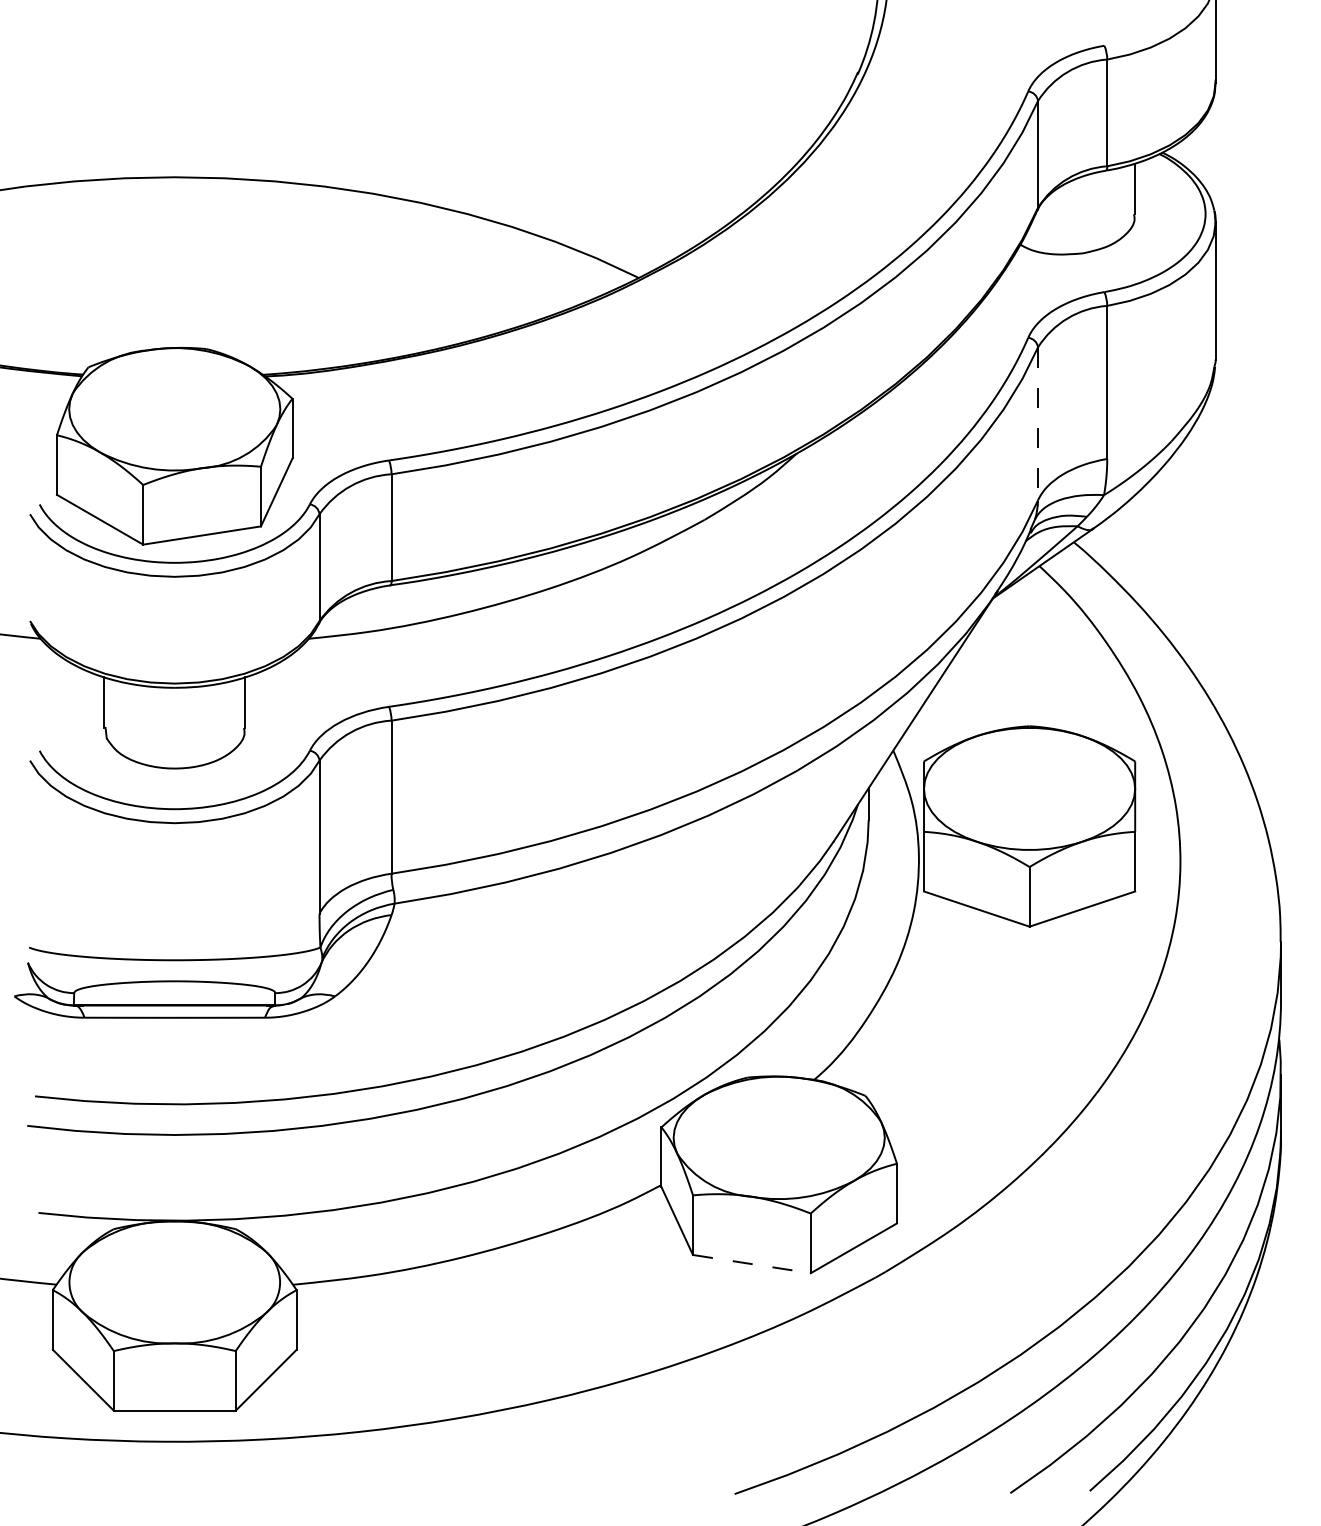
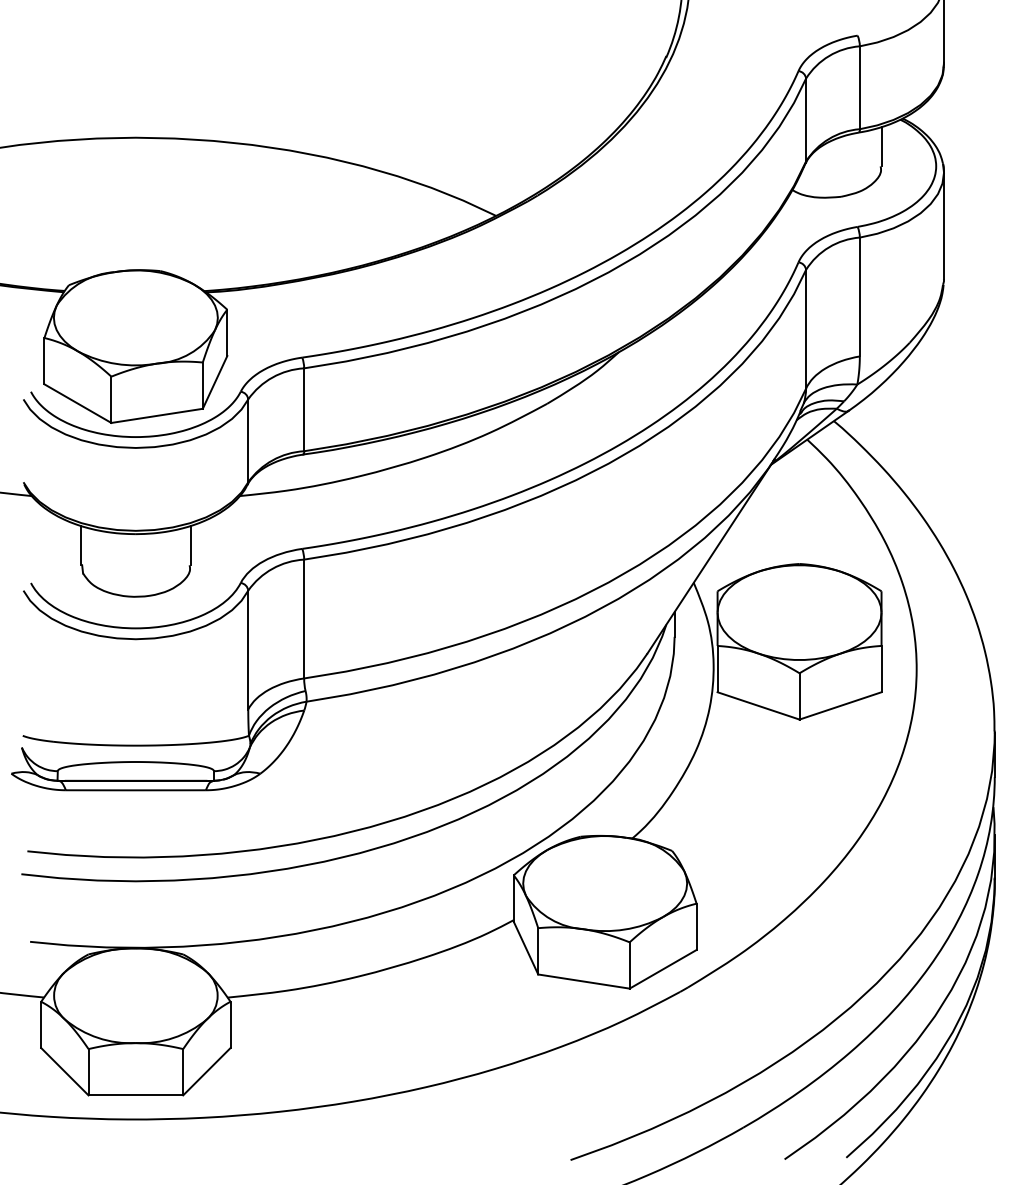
line: (1037, 424) -> (805, 329), dashed -> solid
line: (751, 1264) -> (583, 981), dashed -> solid

